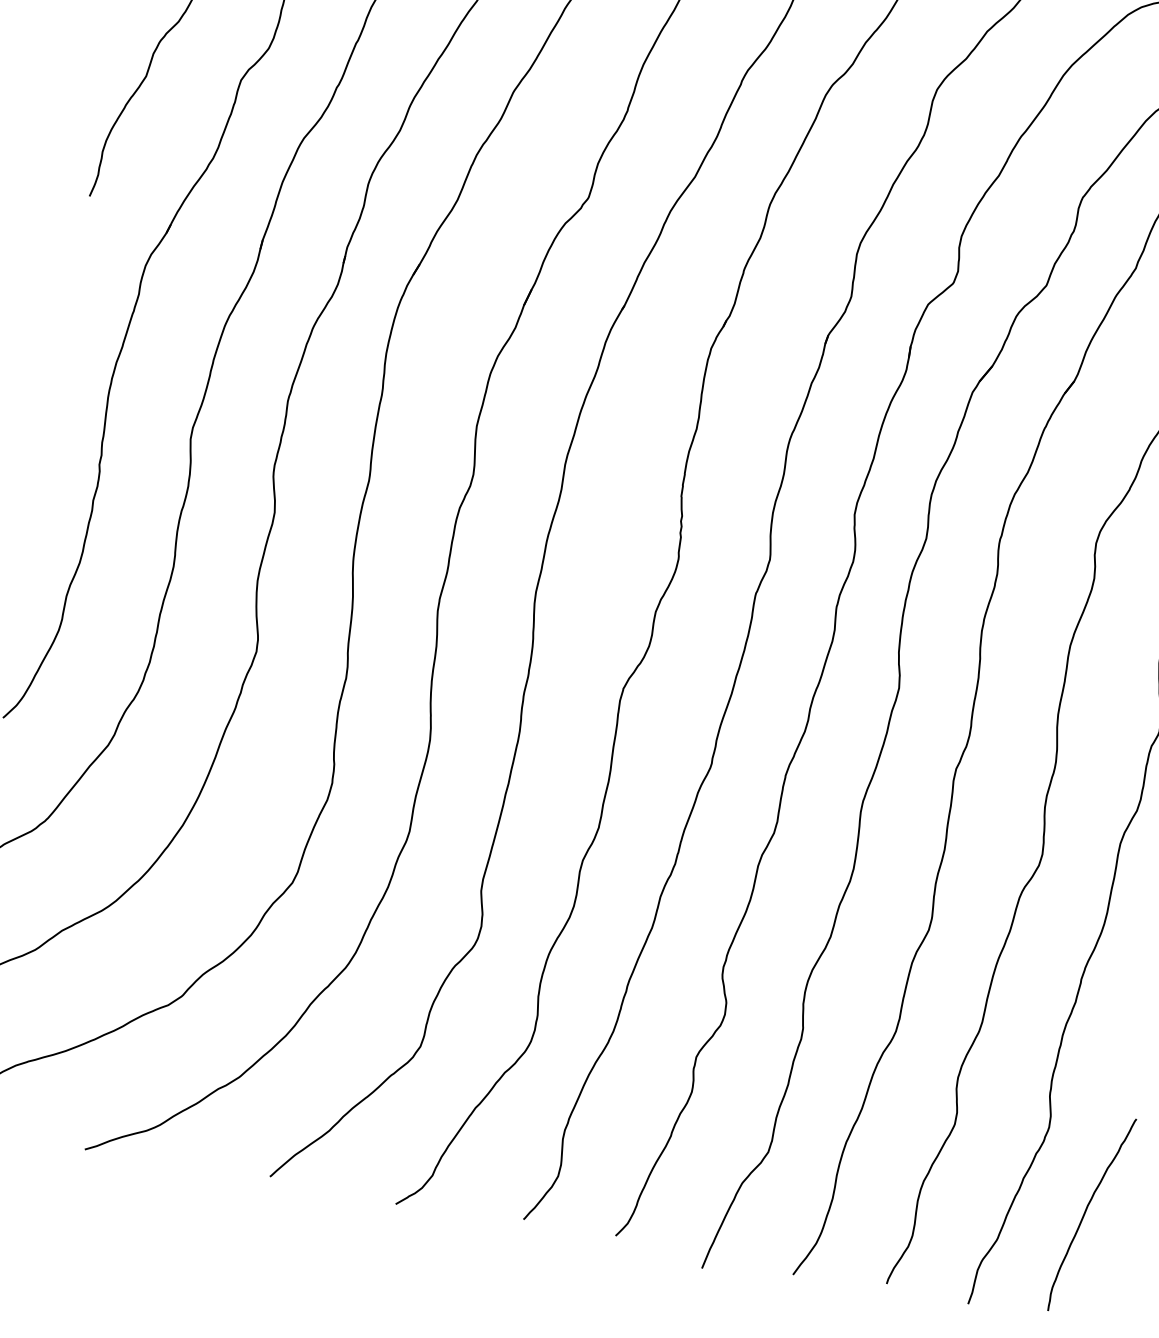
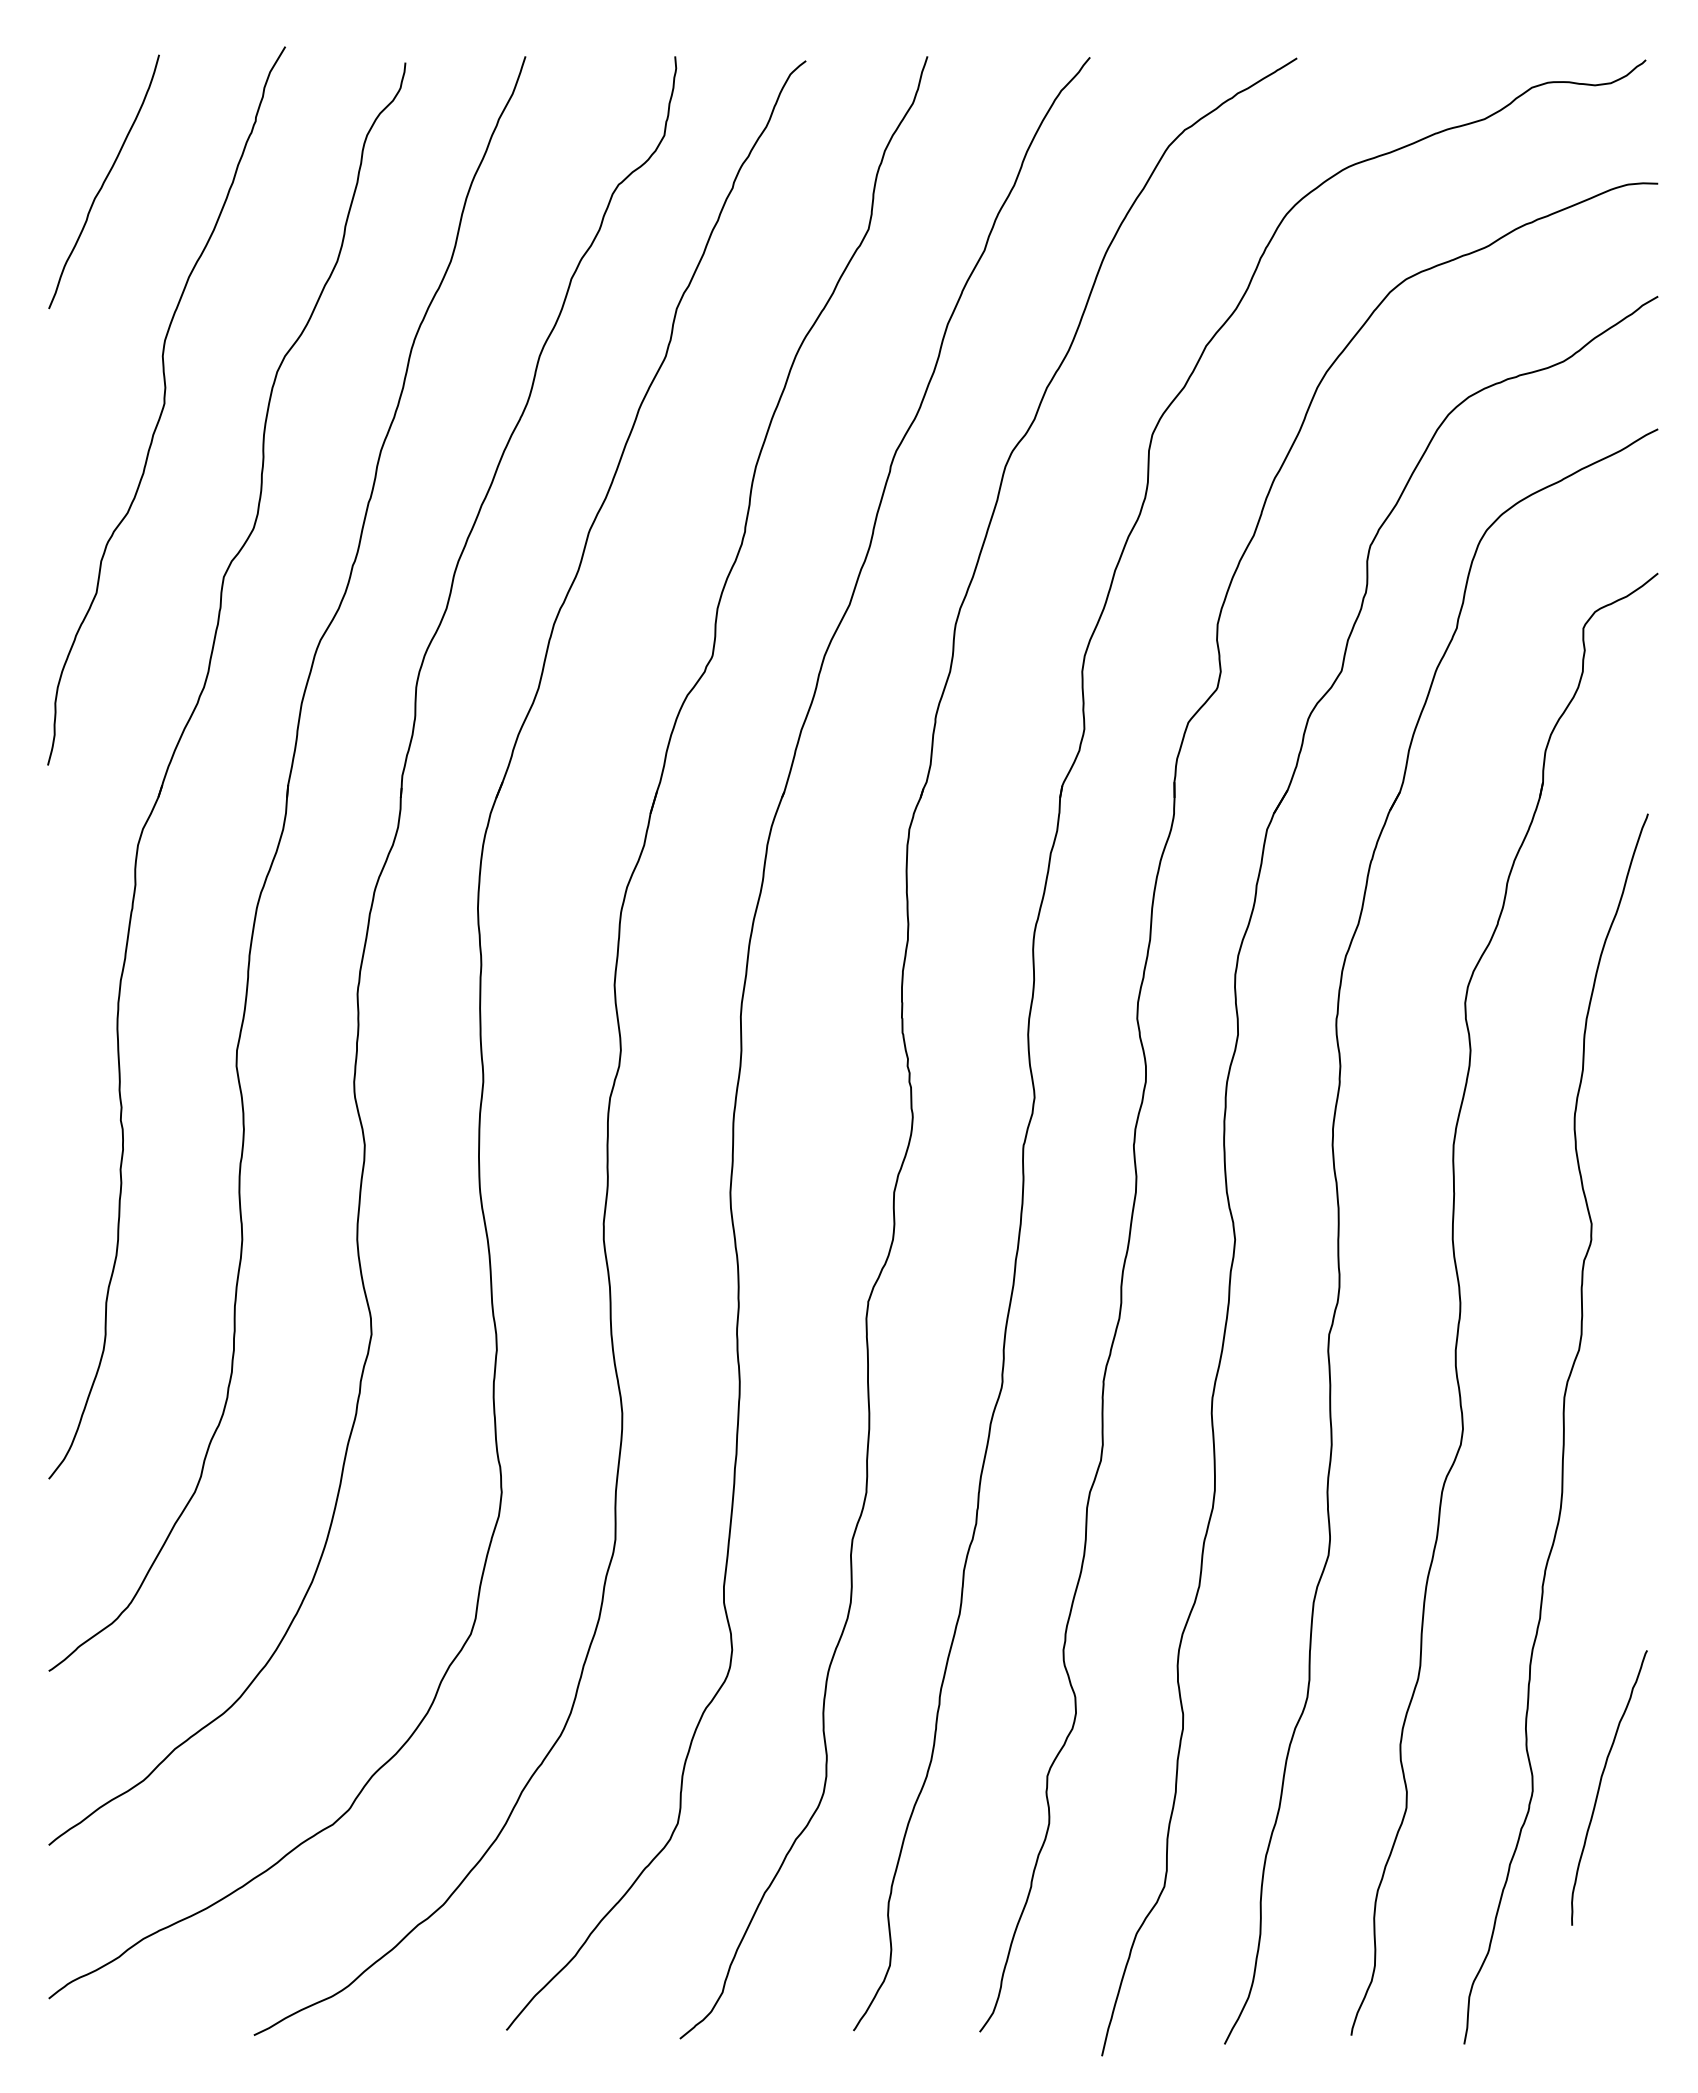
curve: (1085, 1213) -> (1600, 1787), moved

